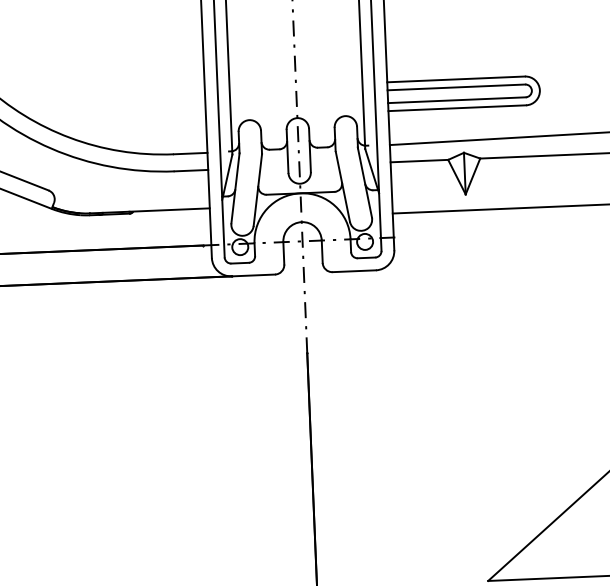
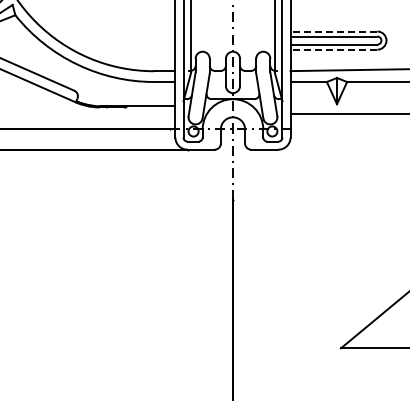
line: (455, 79) -> (333, 31), solid -> dashed
line: (456, 107) -> (333, 49), solid -> dashed

